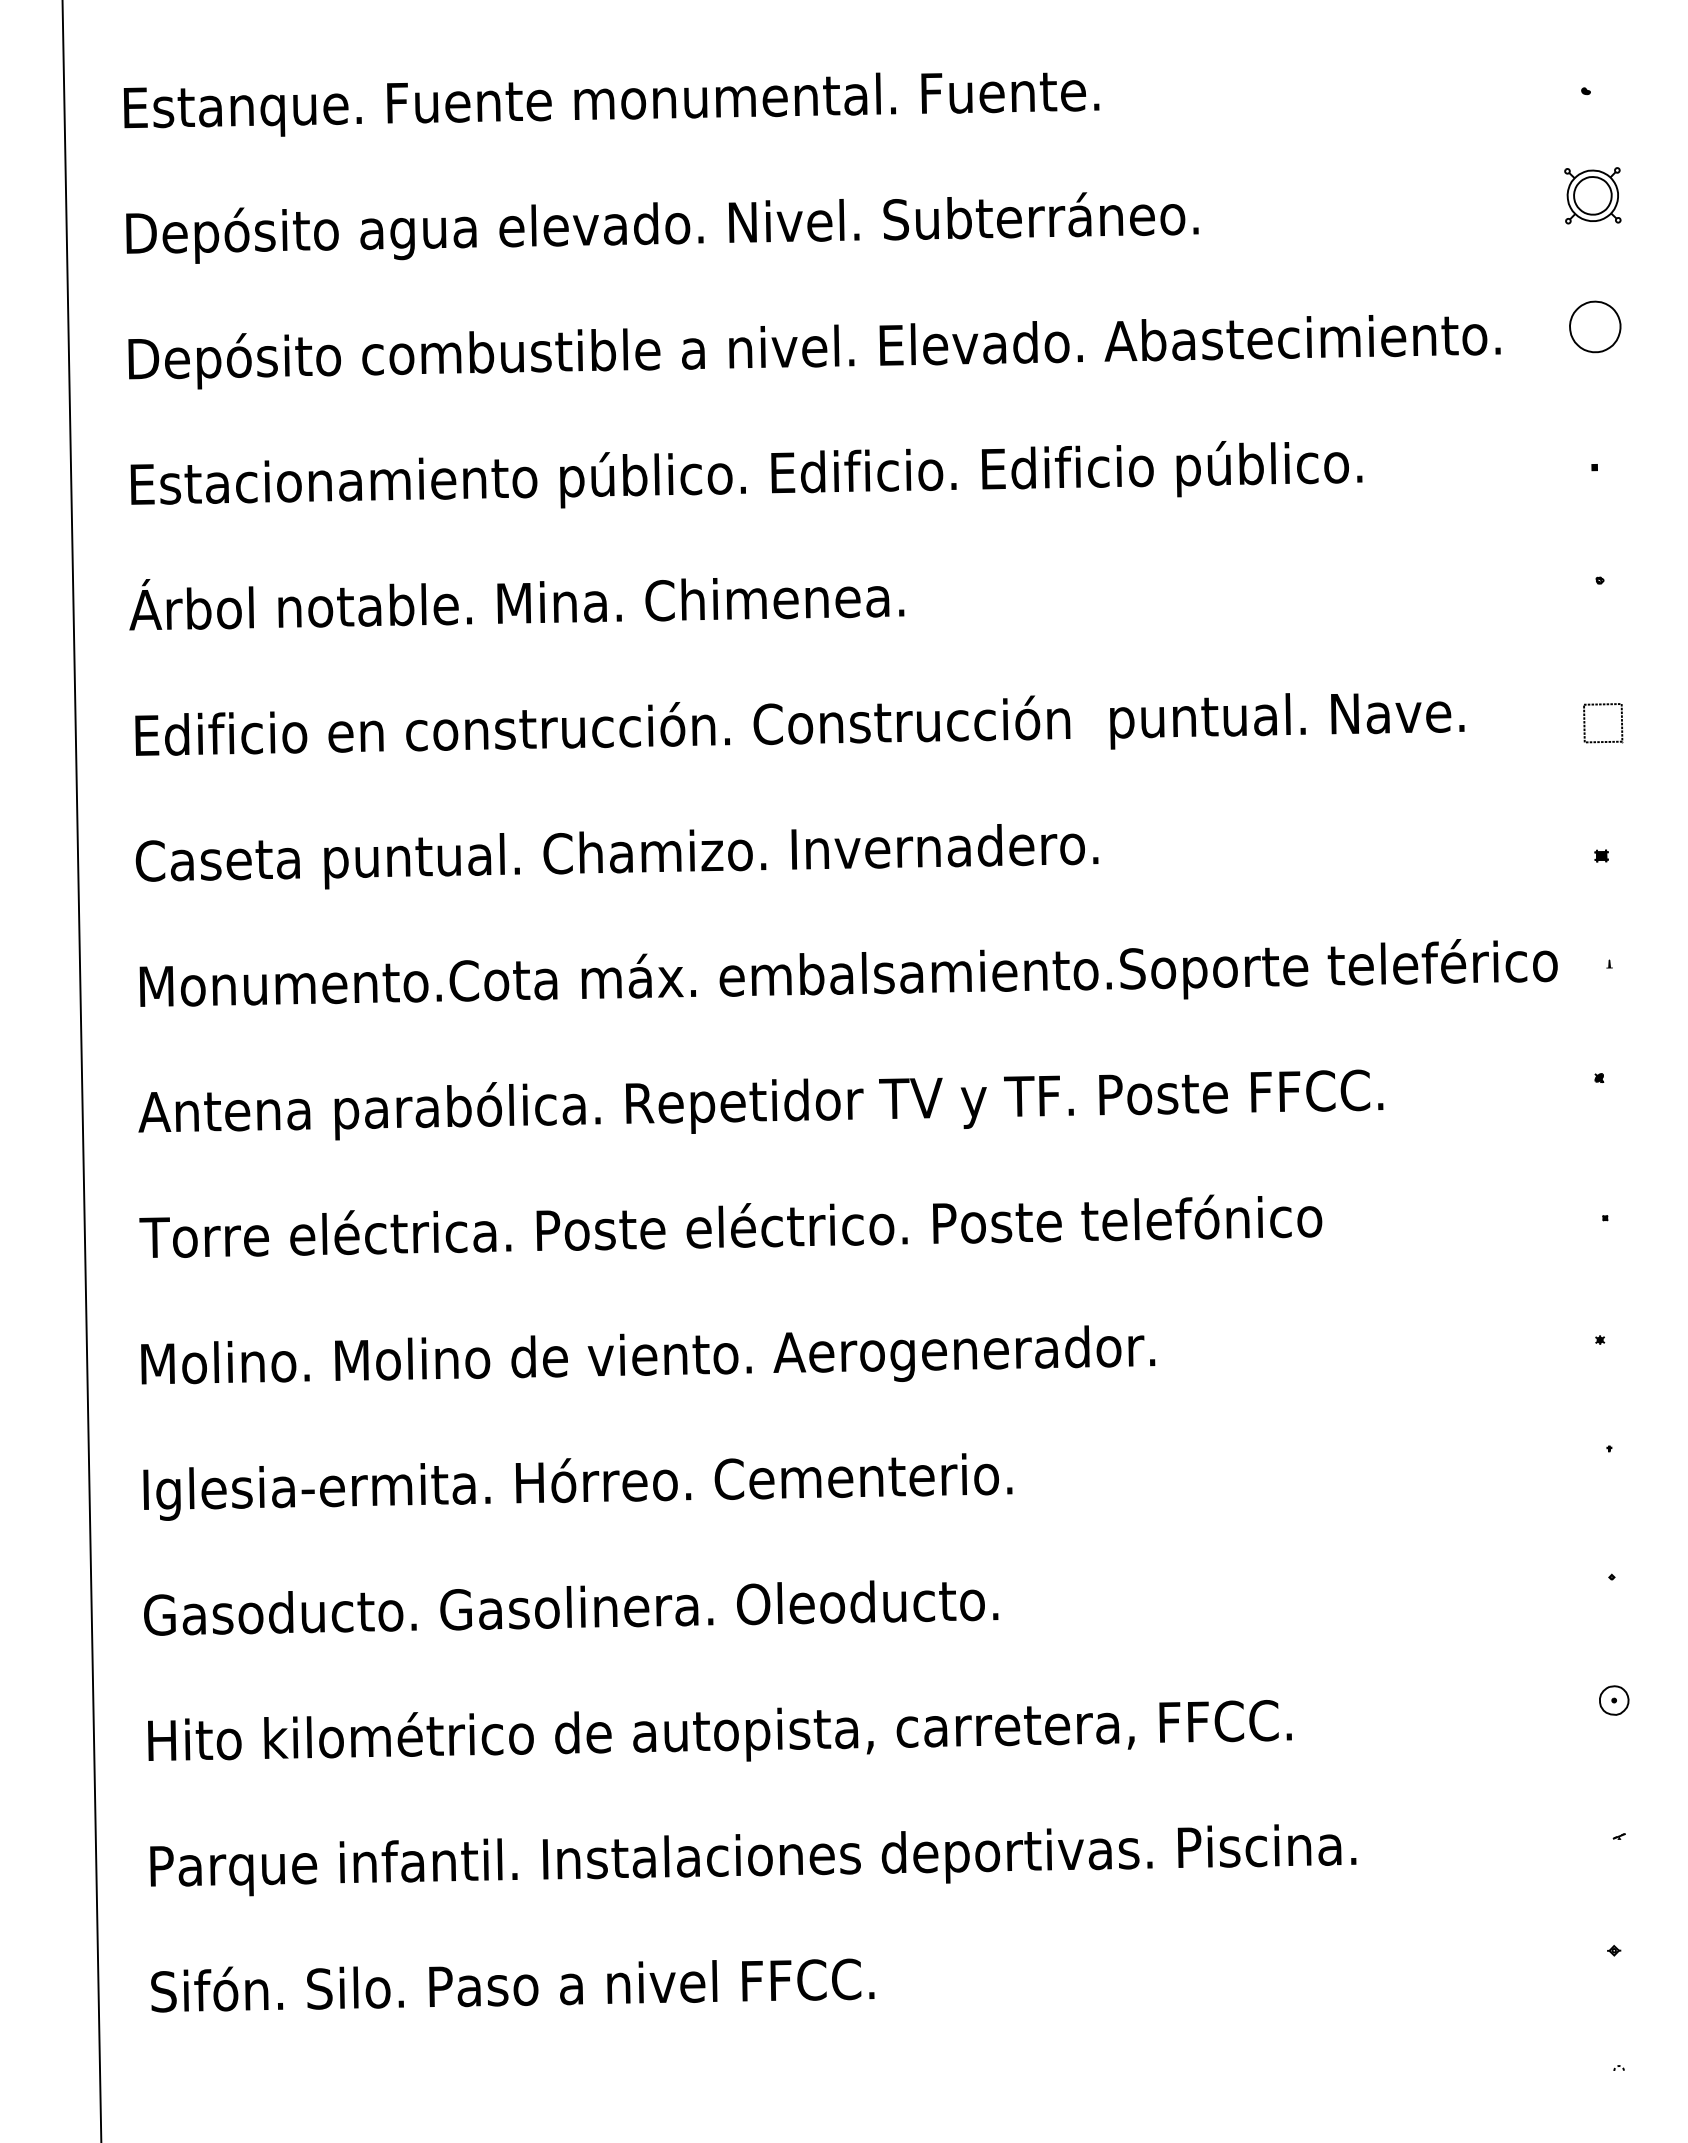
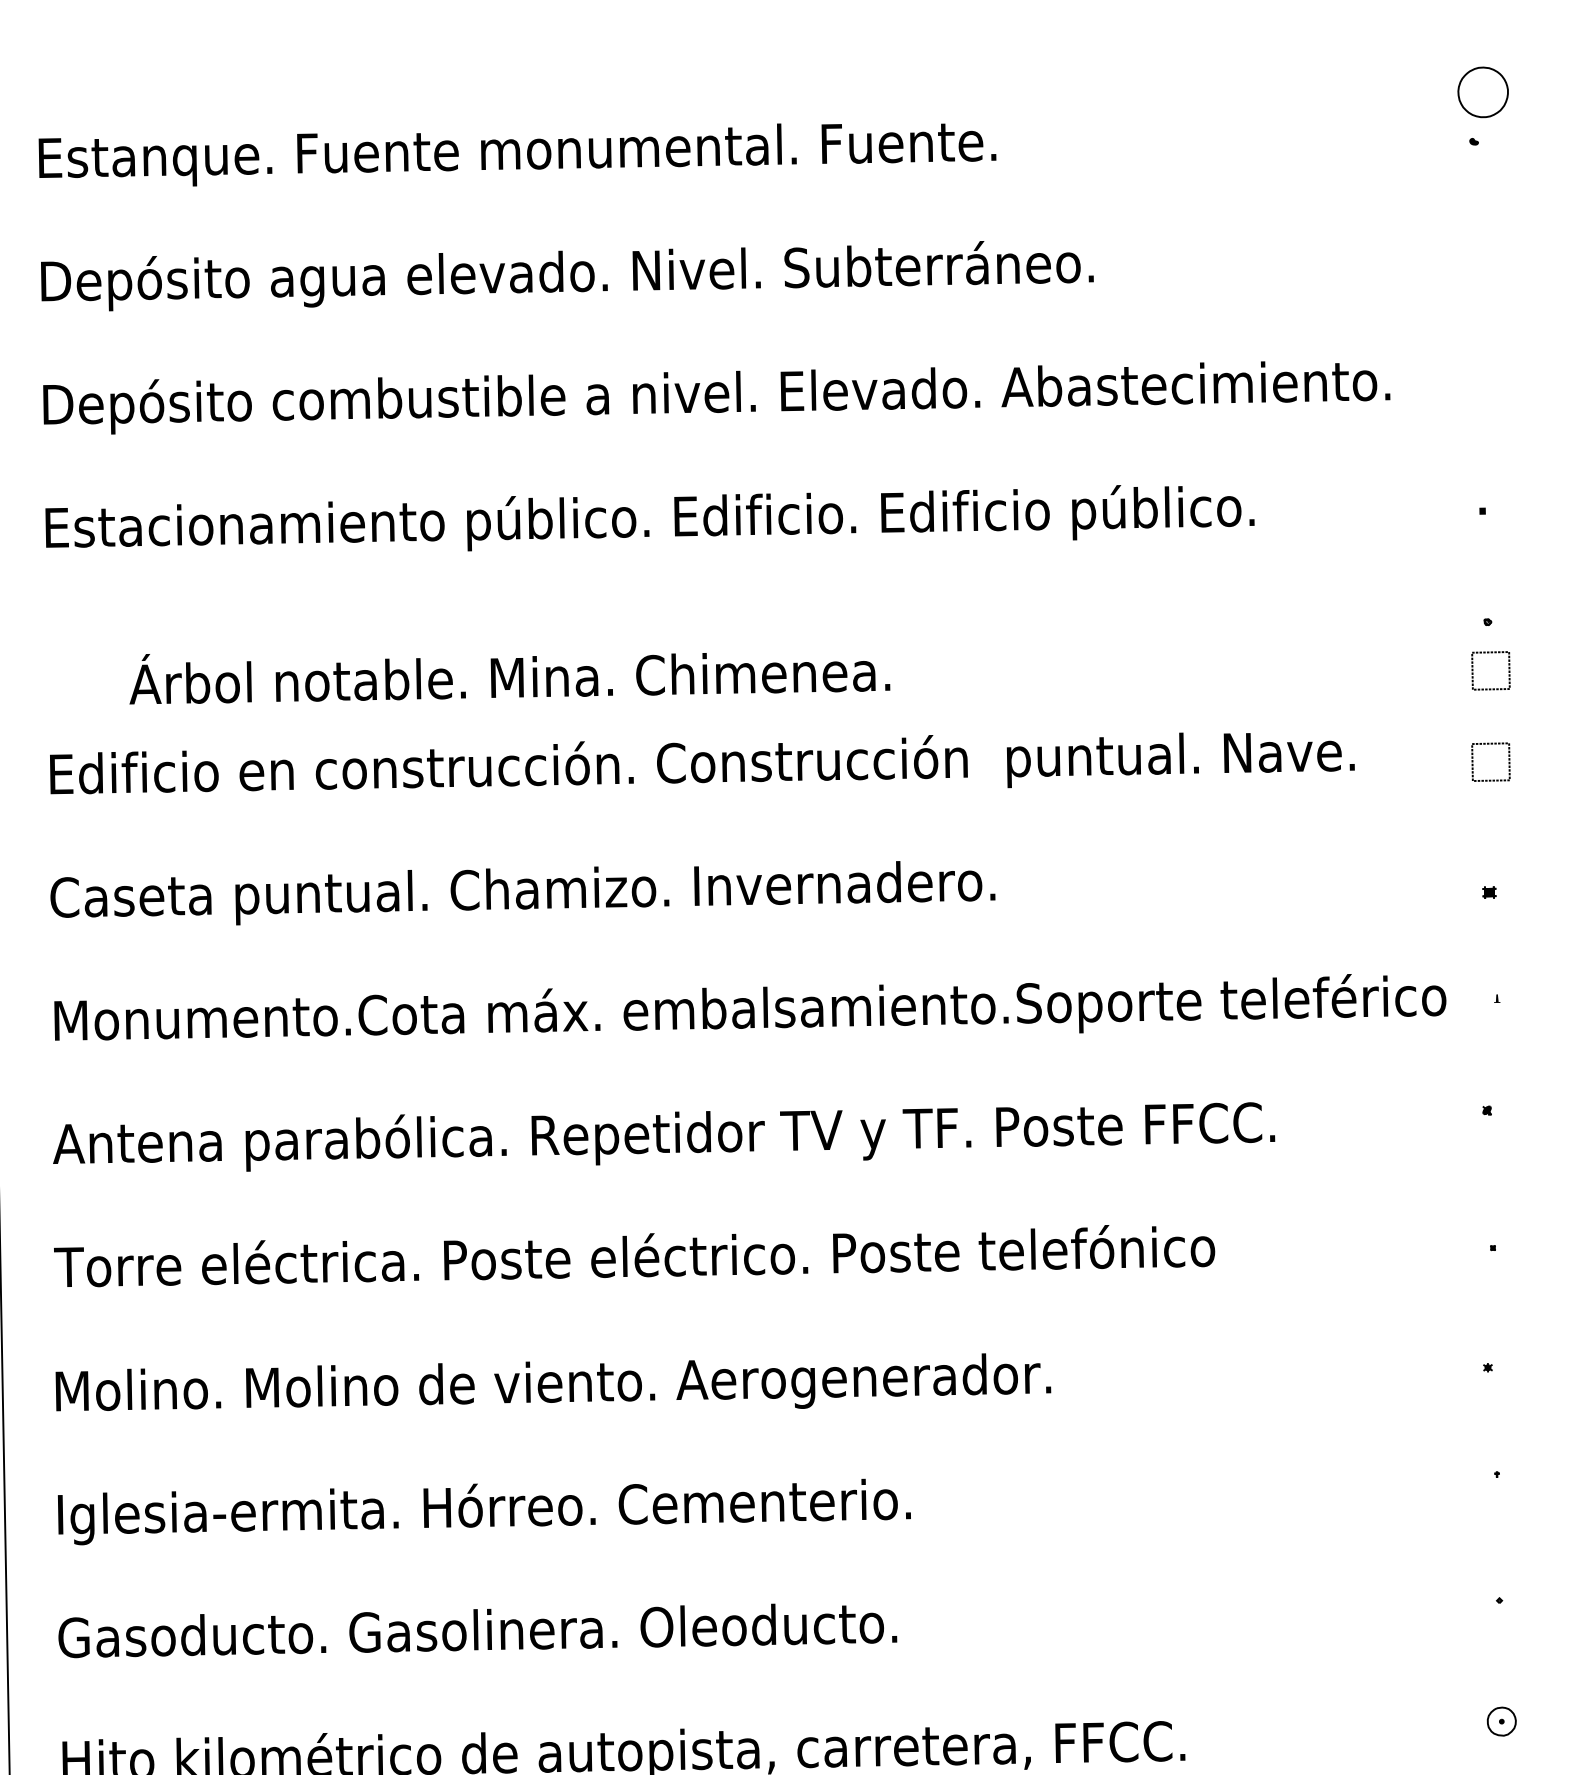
part: (1592, 195) -> (1480, 244), removed
part: (1595, 326) -> (1483, 91), moved
text: (516, 604) -> (509, 679), moved
part: (1603, 612) -> (1491, 653), added

